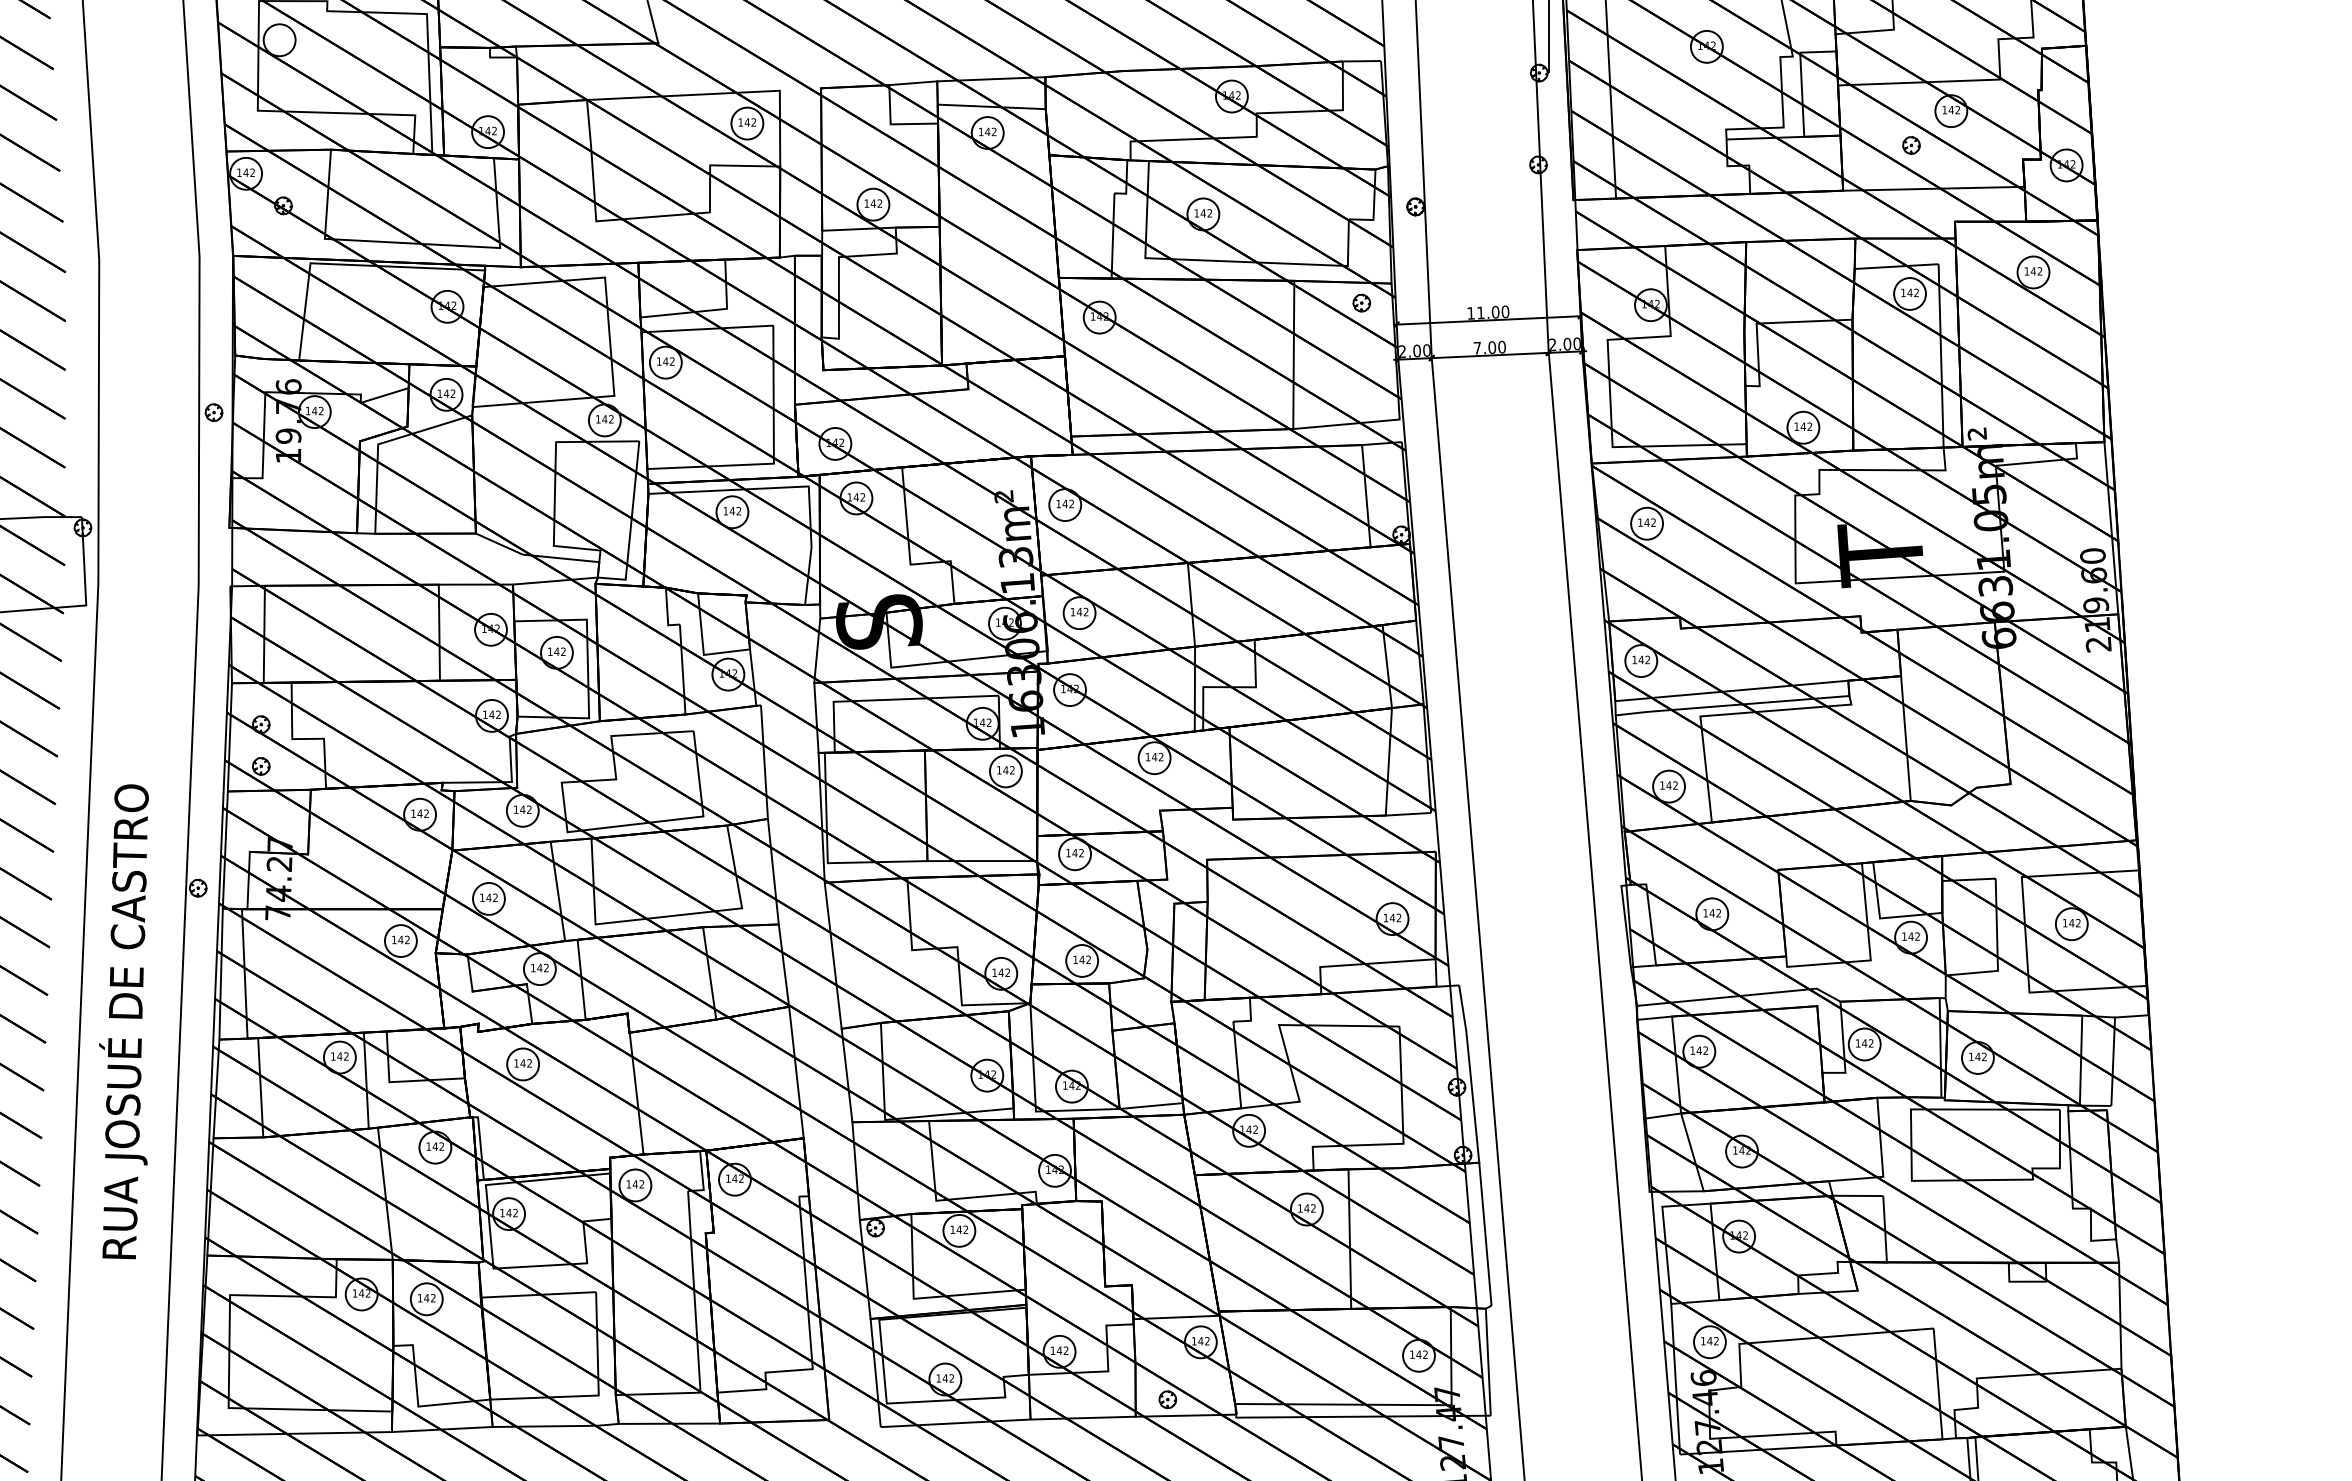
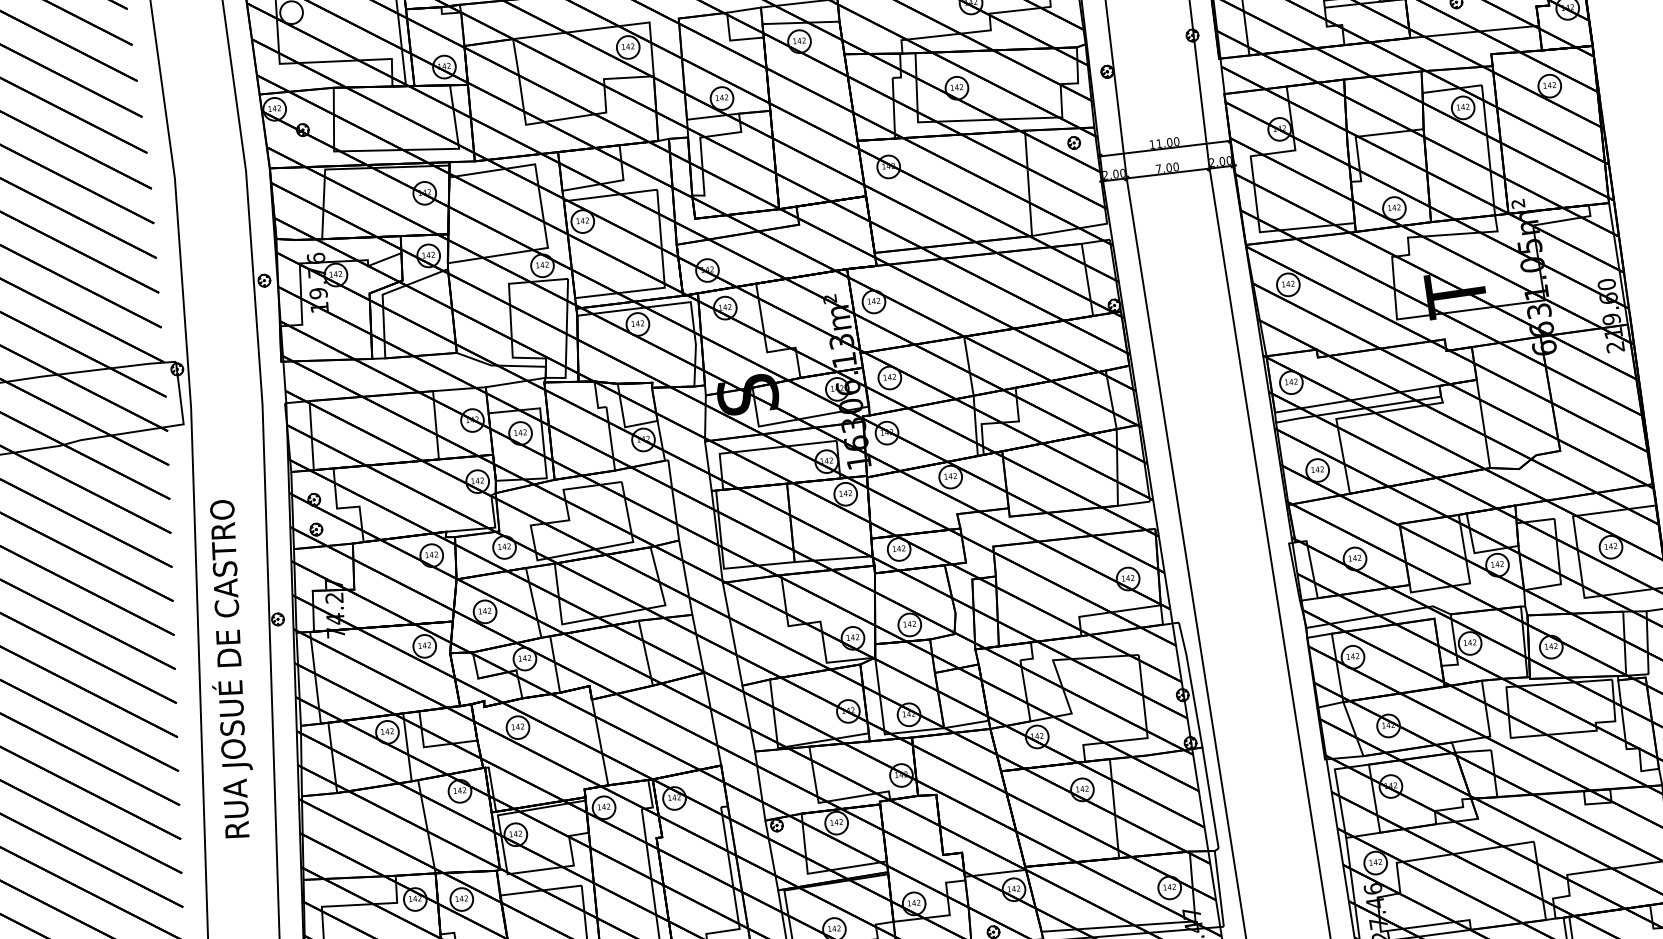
text: (123, 1021) -> (228, 668), moved

